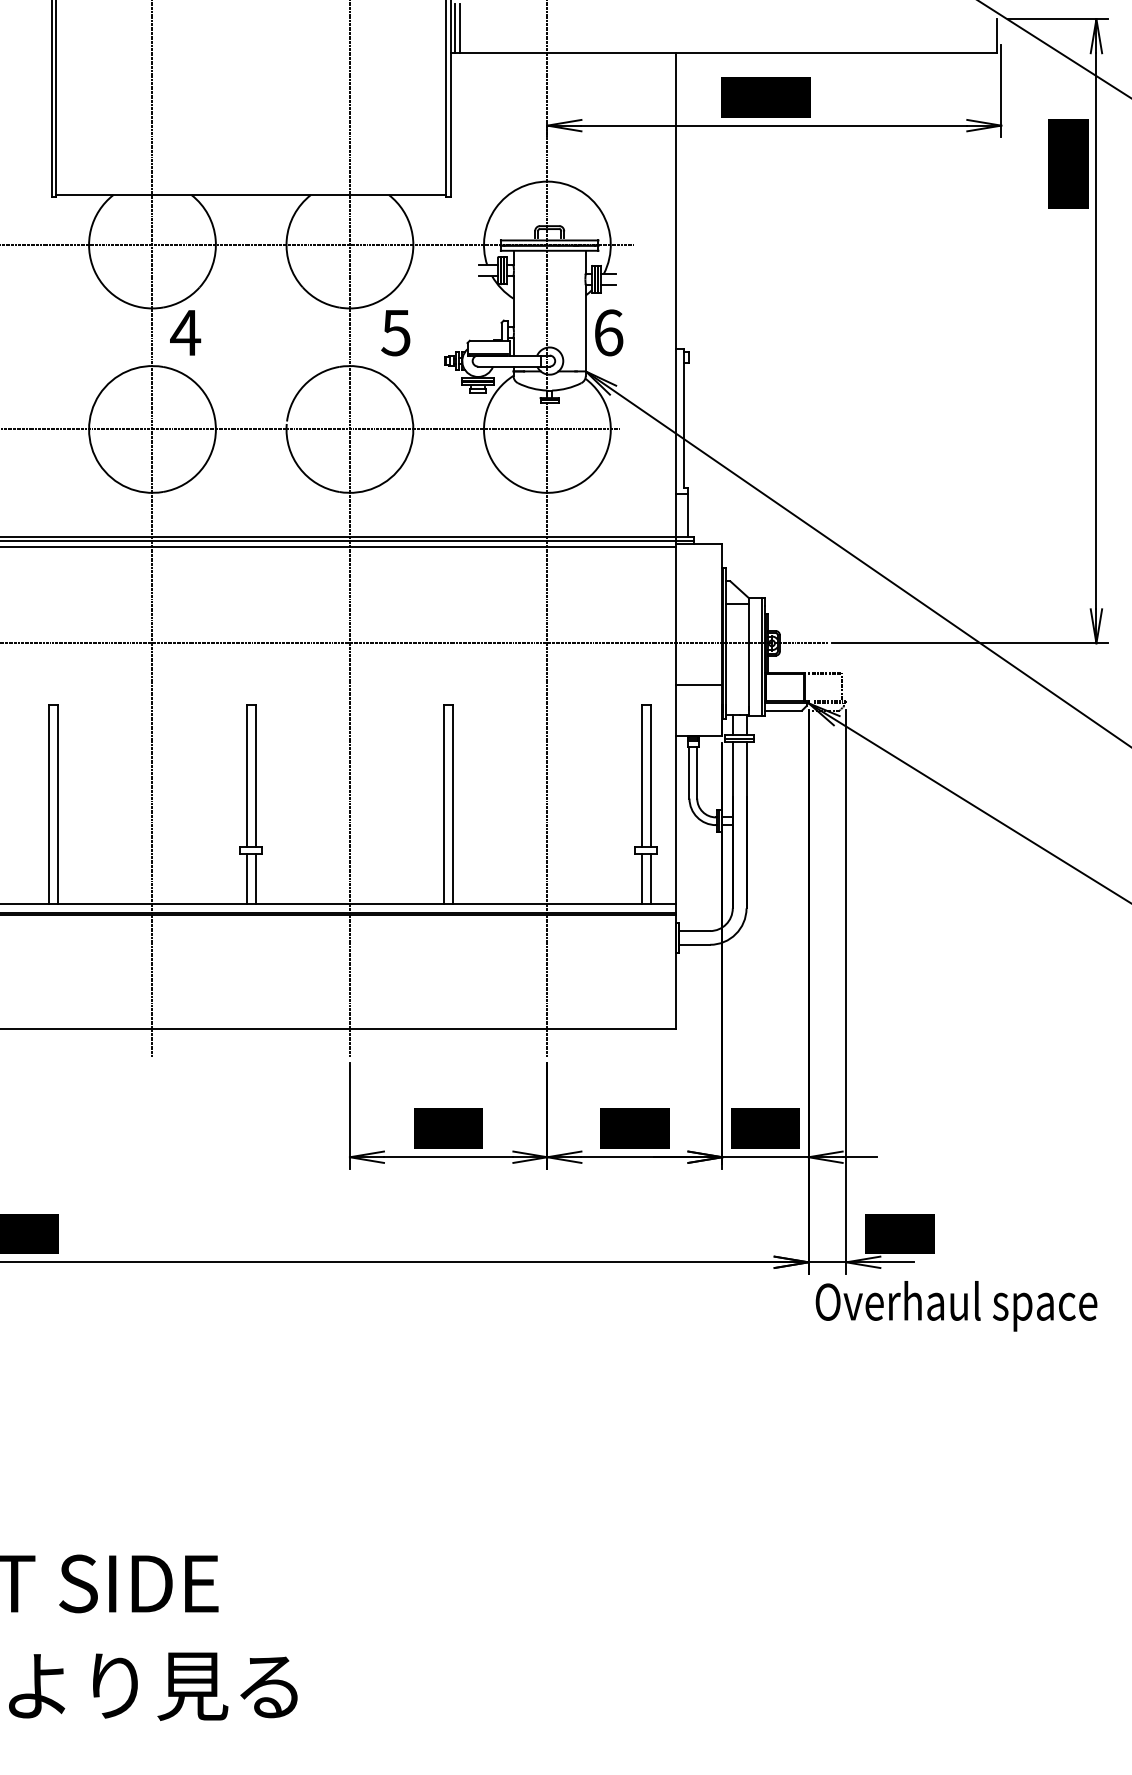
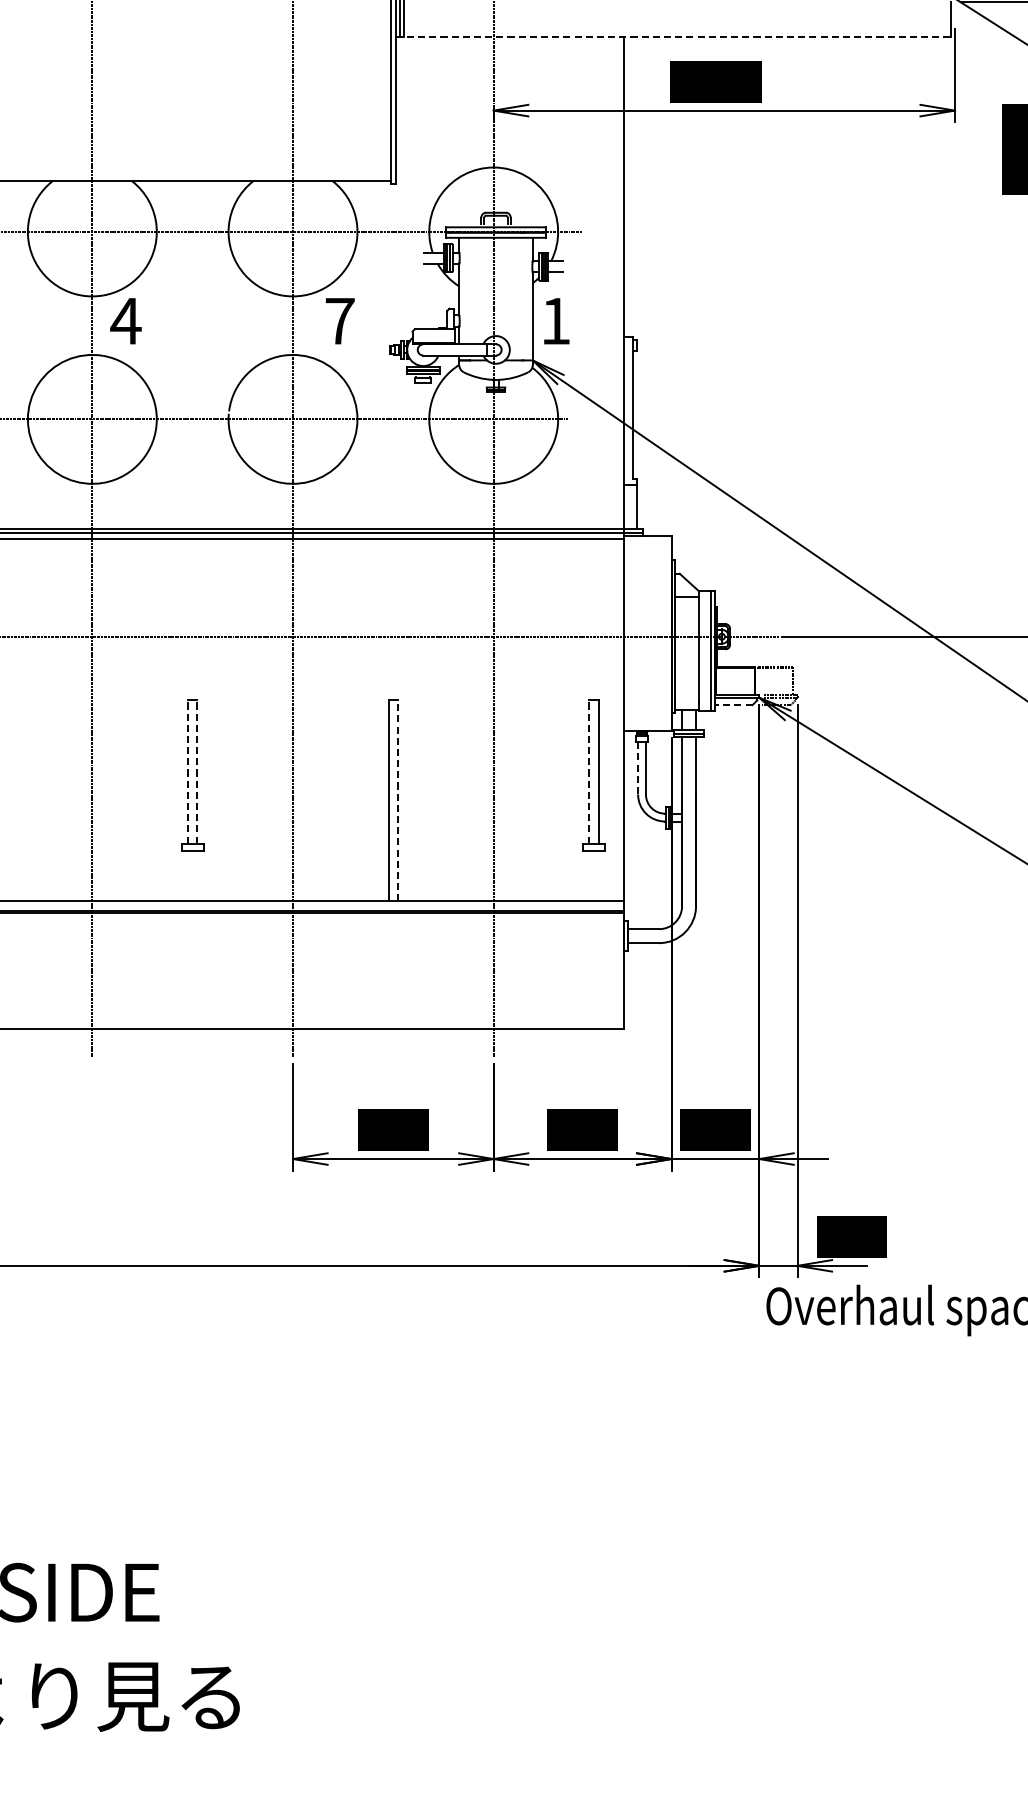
line: (723, 53) -> (672, 37), solid -> dashed
text: (609, 332) -> (556, 320), 6 -> 1
text: (395, 333) -> (339, 321), 5 -> 7
line: (698, 684) -> (647, 678), removed
line: (783, 710) -> (733, 705), solid -> dashed
line: (689, 772) -> (638, 768), solid -> dashed
line: (246, 776) -> (187, 772), solid -> dashed
line: (255, 776) -> (197, 772), solid -> dashed
line: (641, 776) -> (589, 772), solid -> dashed
line: (453, 803) -> (398, 799), solid -> dashed
line: (246, 878) -> (187, 875), removed
line: (255, 878) -> (197, 875), removed
line: (641, 878) -> (589, 875), removed
line: (650, 878) -> (598, 875), removed

